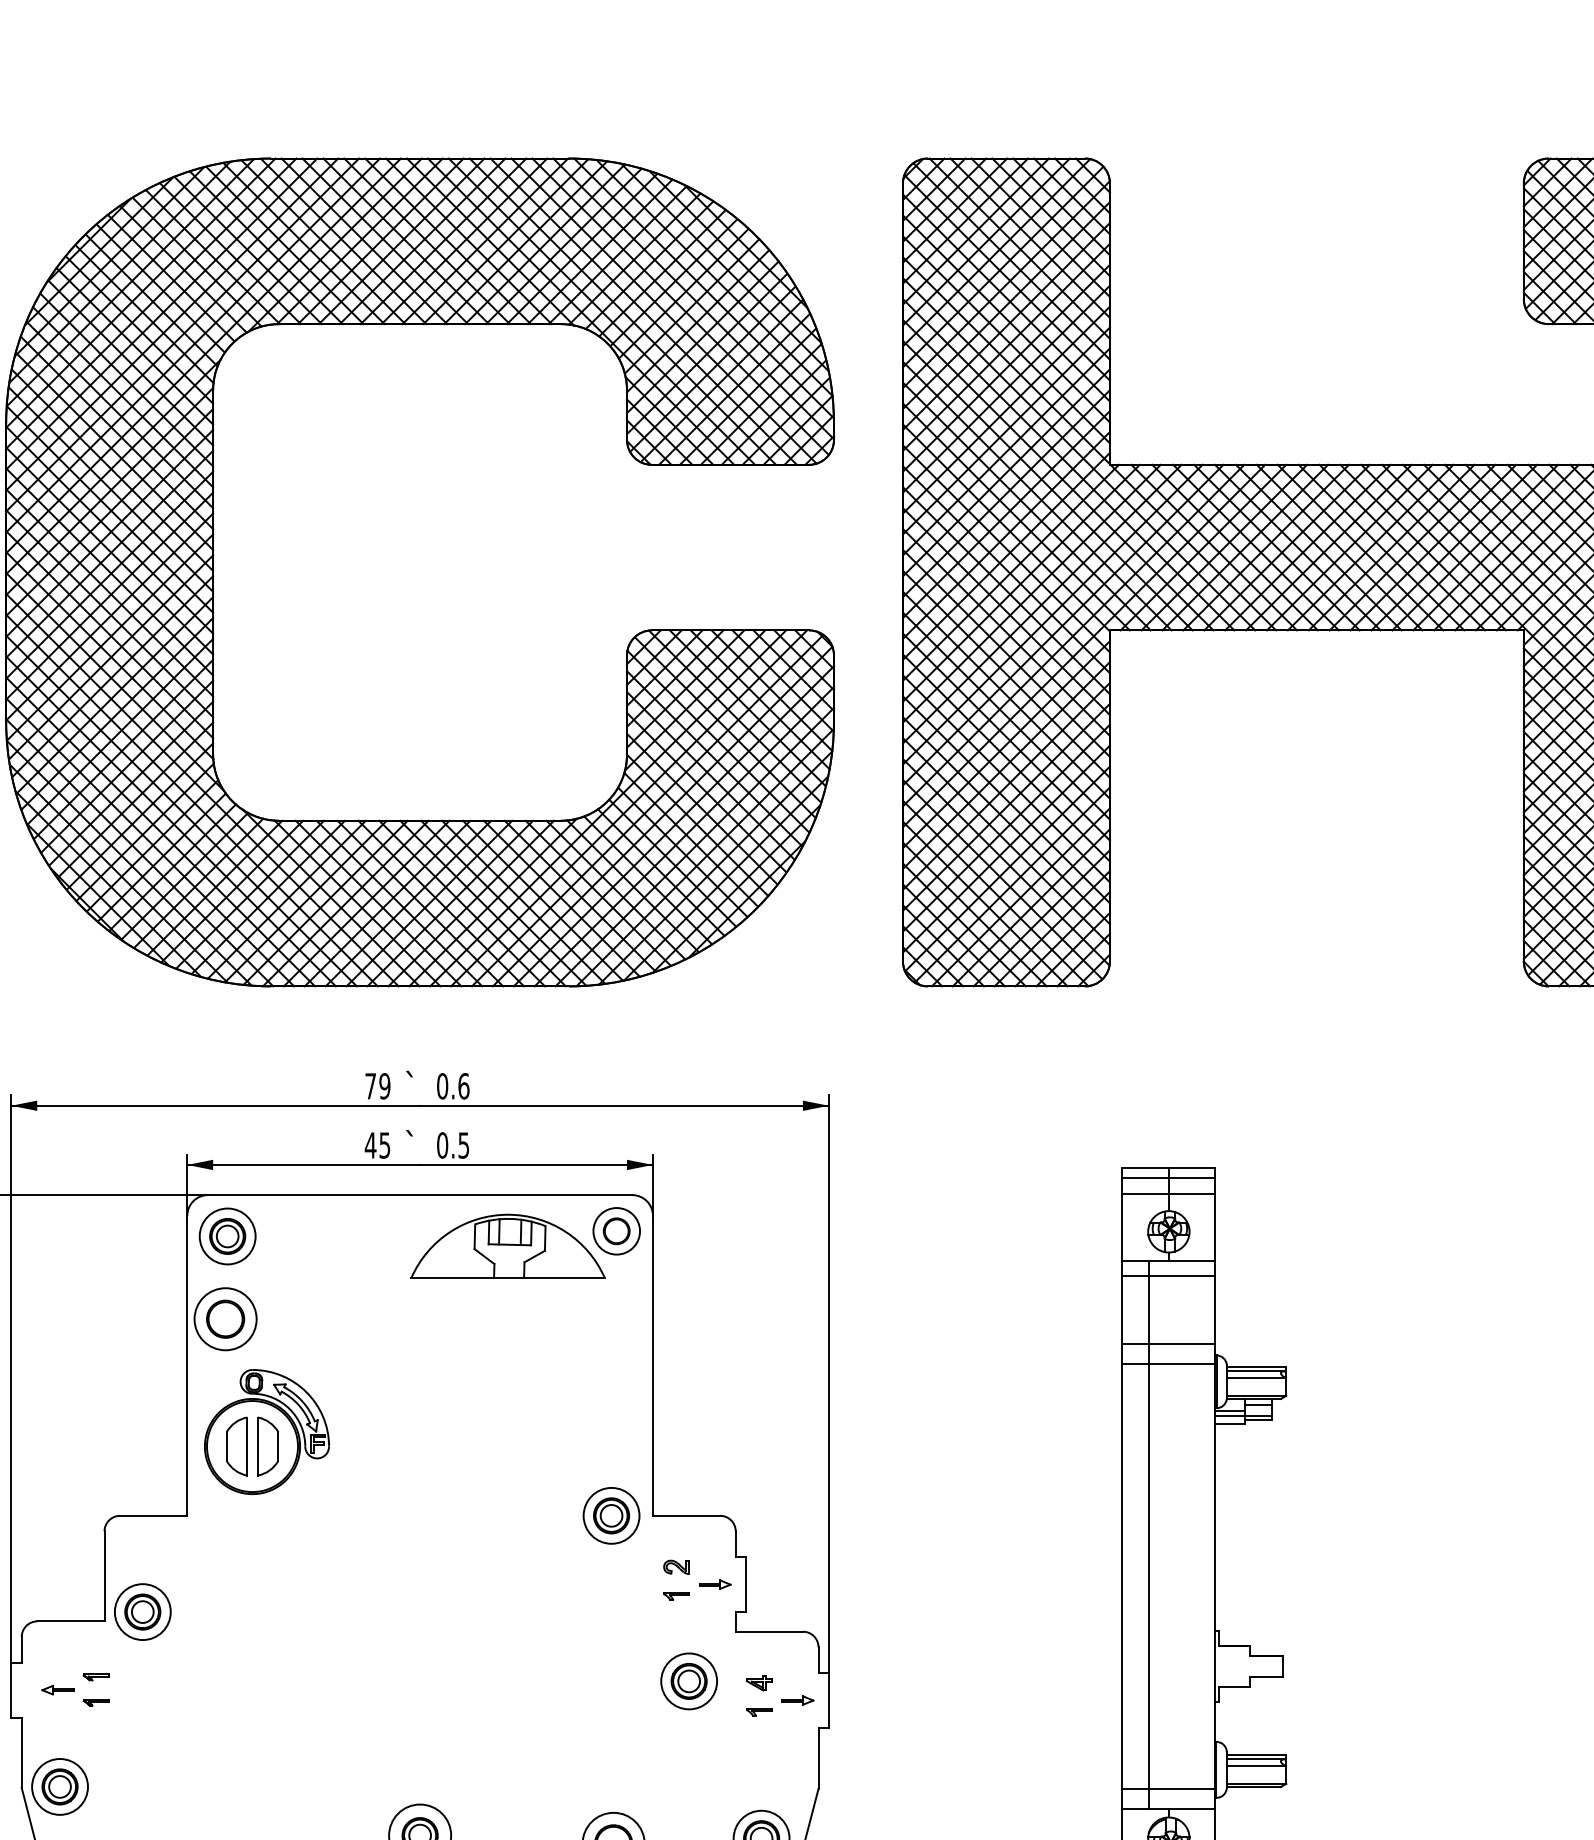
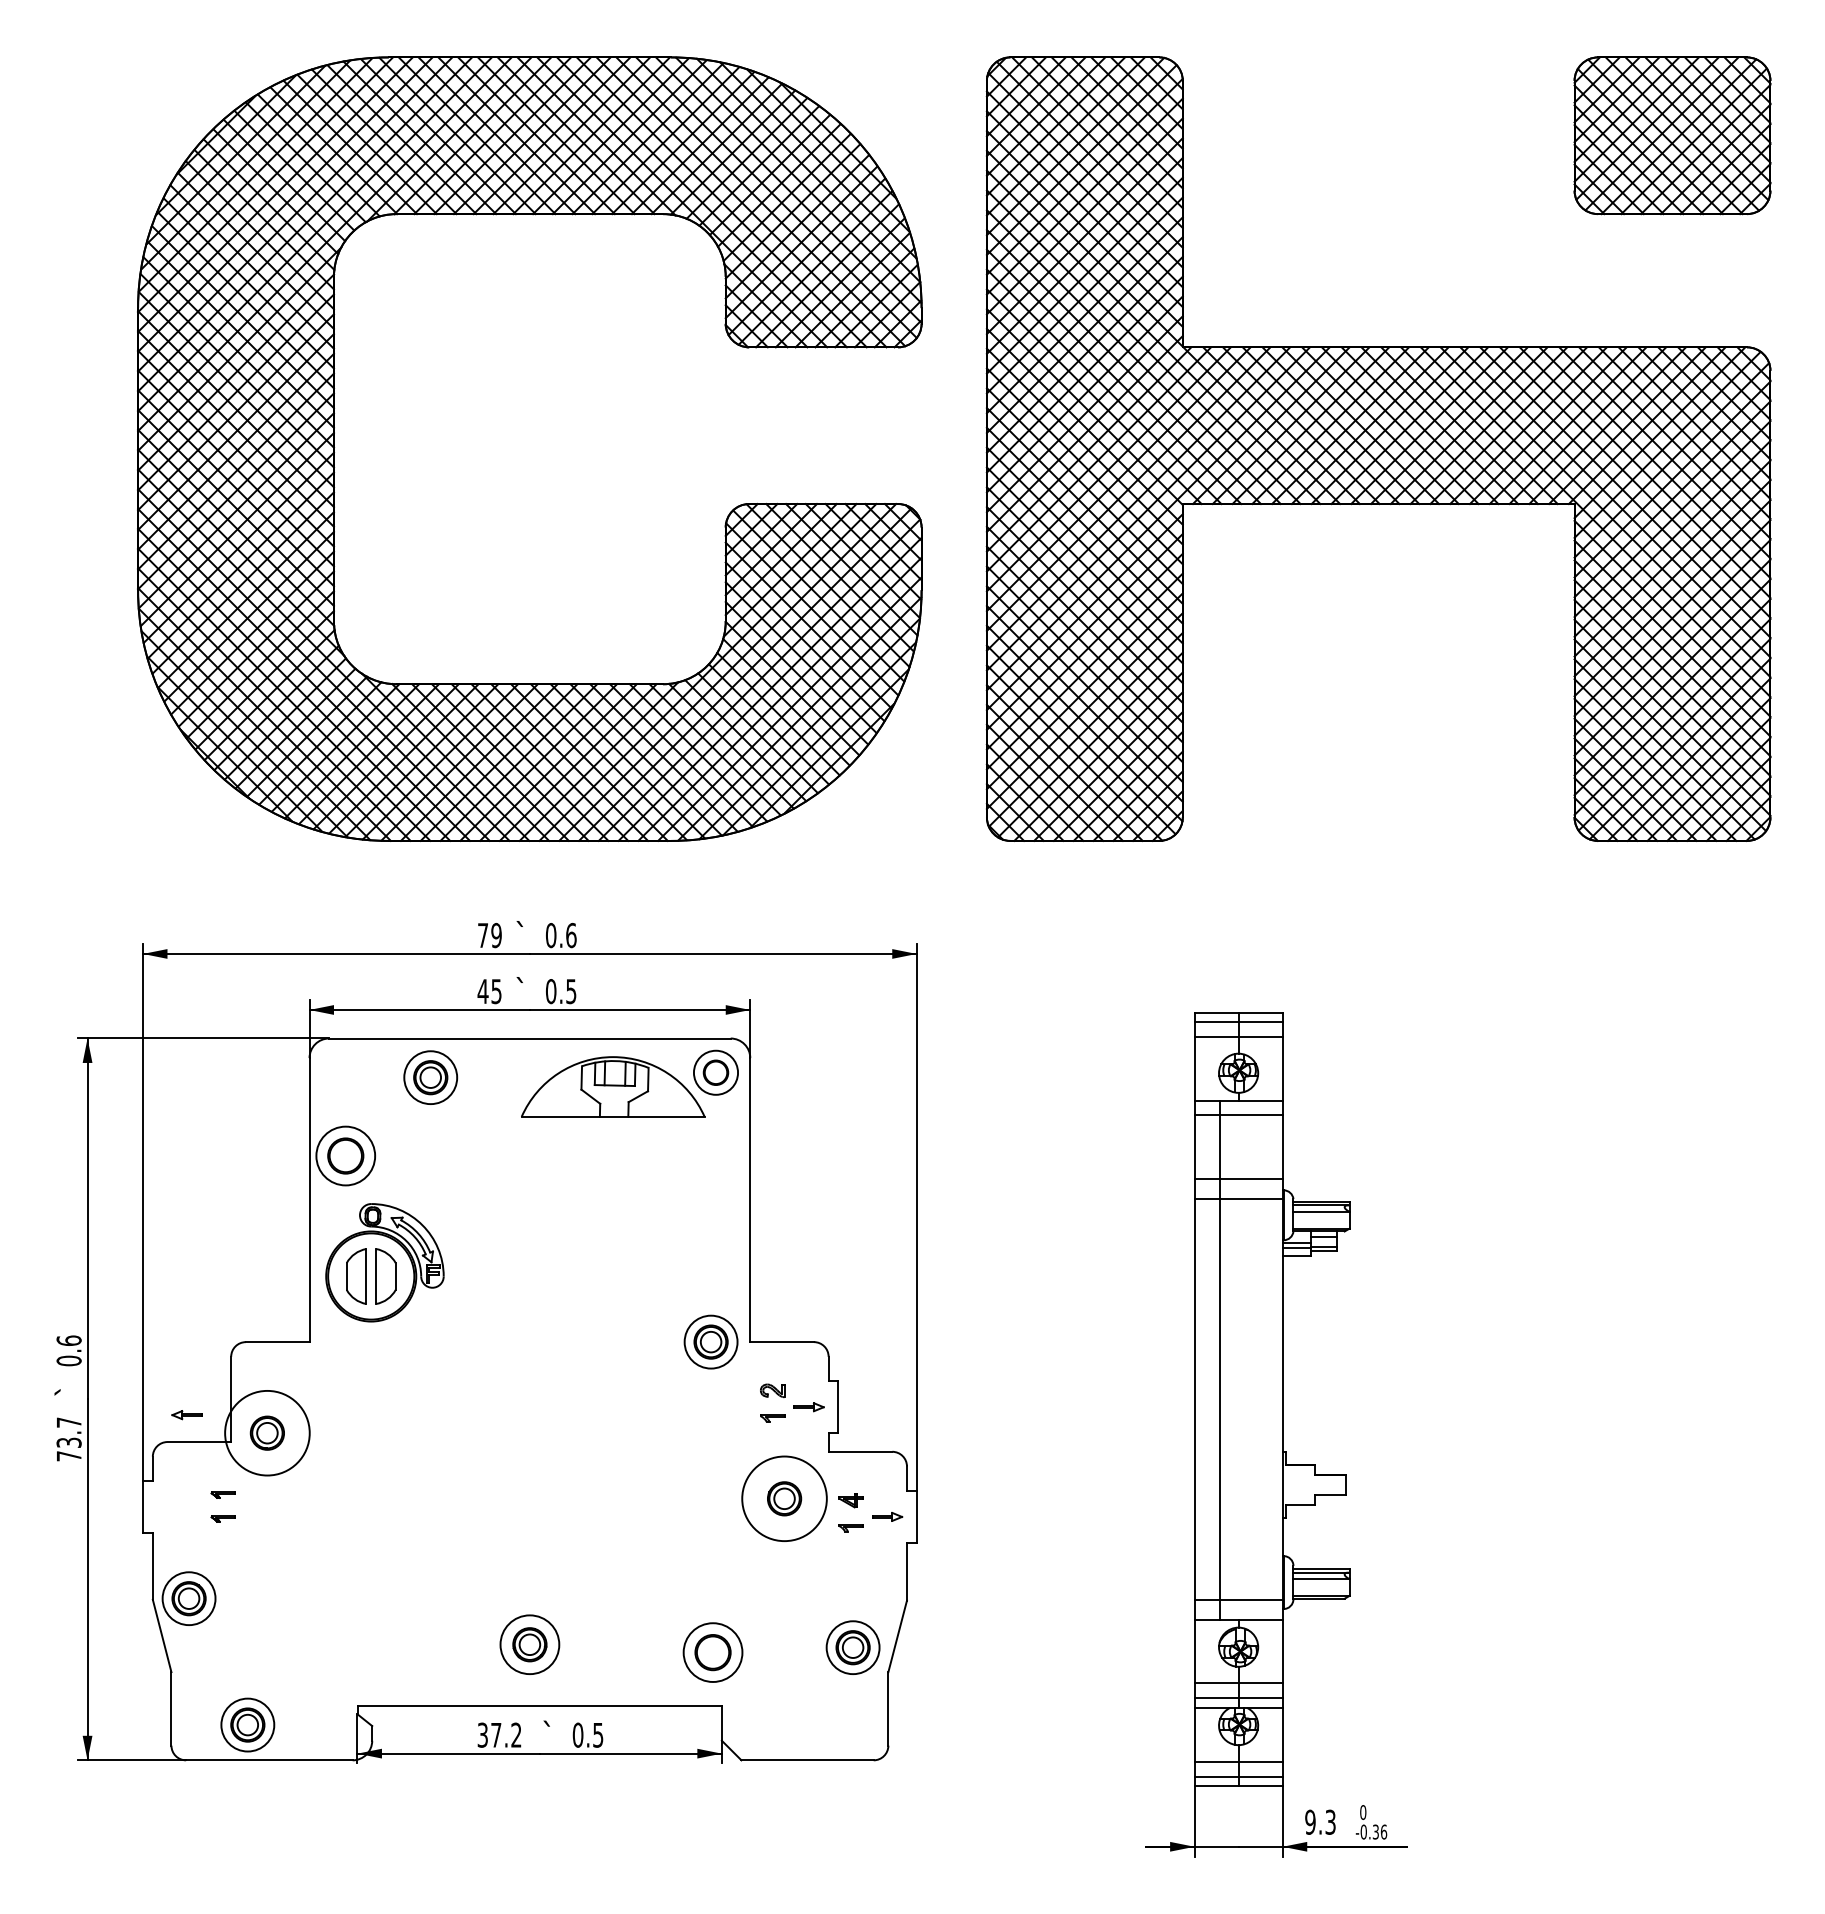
part: (227, 1236) -> (430, 1077), moved
circle: (141, 1611) -> (266, 1432), size x1.6
circle: (689, 1681) -> (784, 1498), size x1.6
part: (57, 1690) -> (186, 1415), moved

